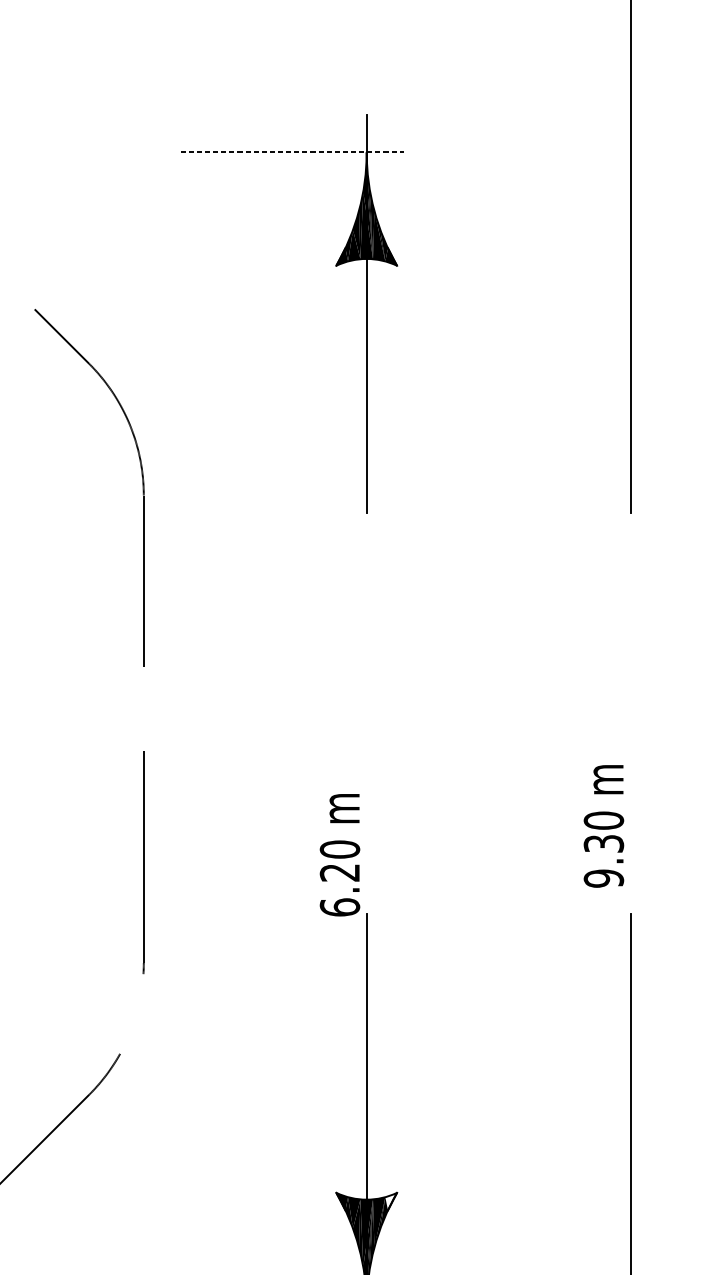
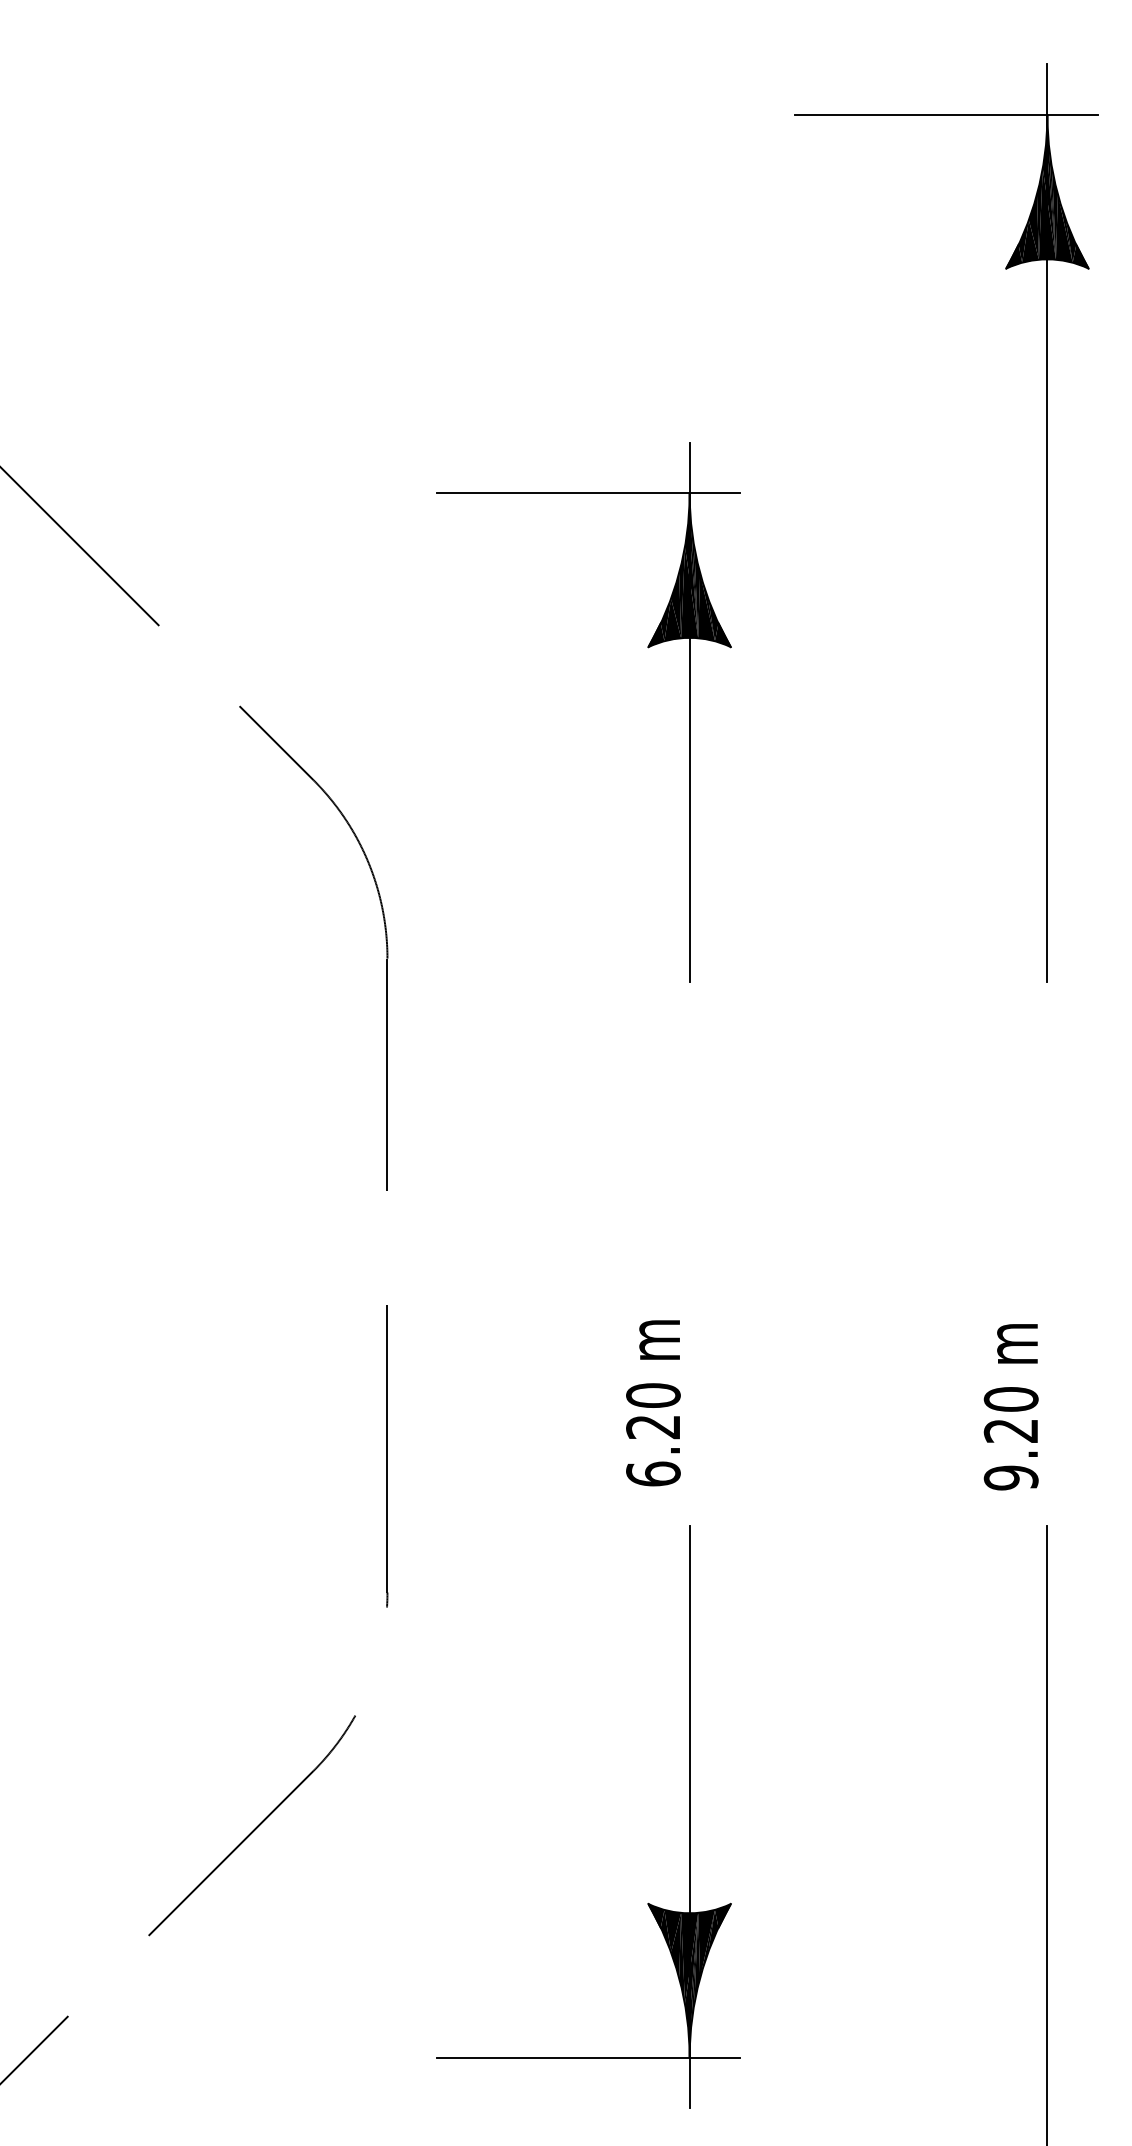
line: (292, 152) -> (589, 493), dashed -> solid
text: (604, 843) -> (1011, 1430), 9.30 -> 9.20
text: (340, 855) -> (653, 1403), moved
fill: (390, 1201) -> (722, 1915), added

